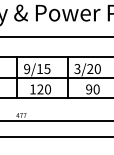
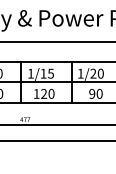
text: (26, 68) -> (30, 73), 9/15 -> 1/15
text: (77, 68) -> (80, 73), 3/20 -> 1/20

